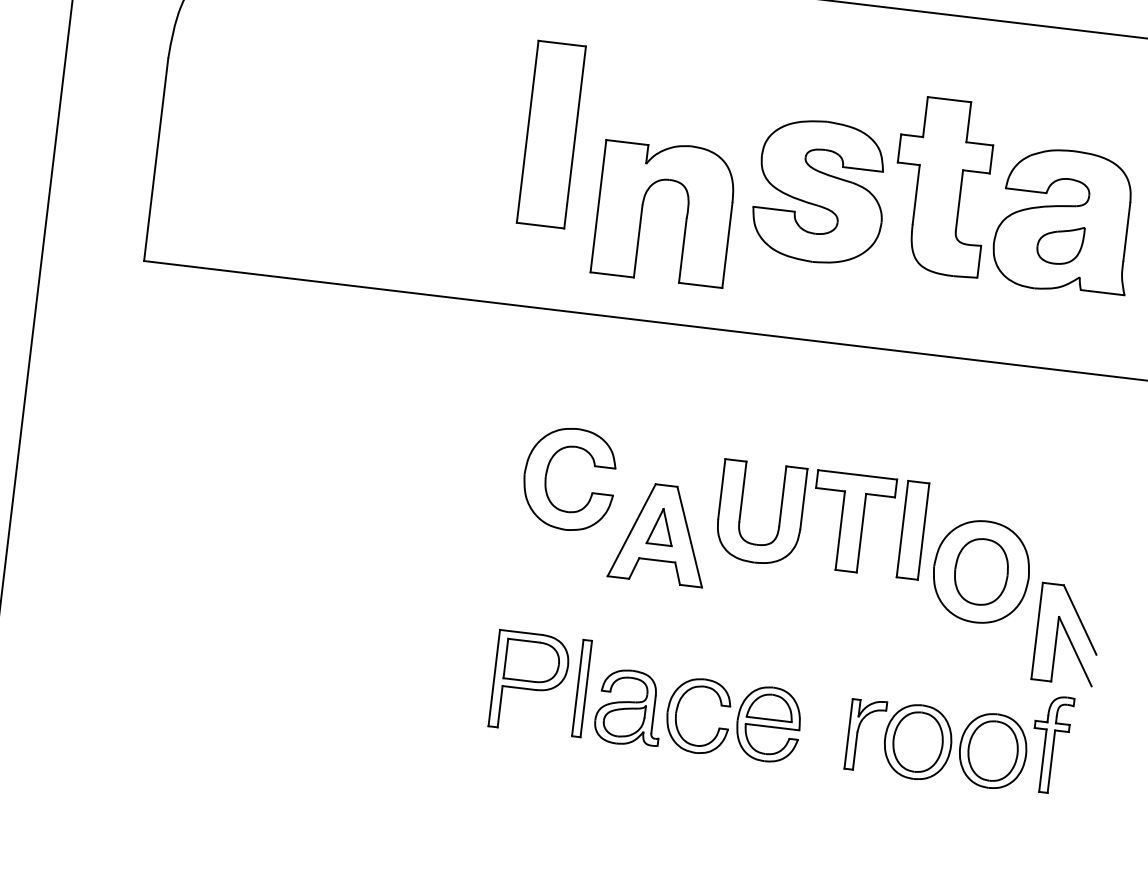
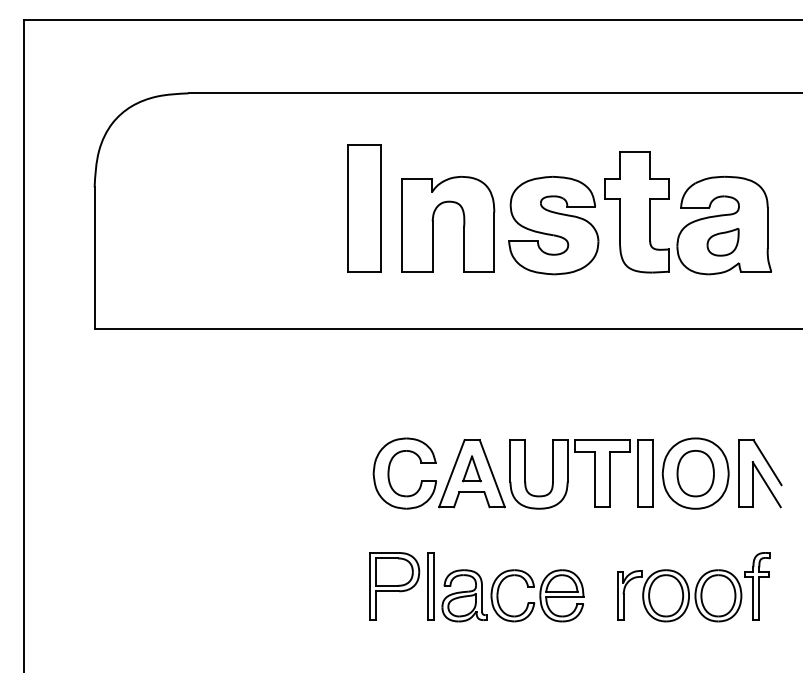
part: (643, 209) -> (433, 224), moved
part: (547, 476) -> (389, 473), moved
part: (802, 518) -> (568, 474), moved
part: (1068, 634) -> (760, 473), moved

